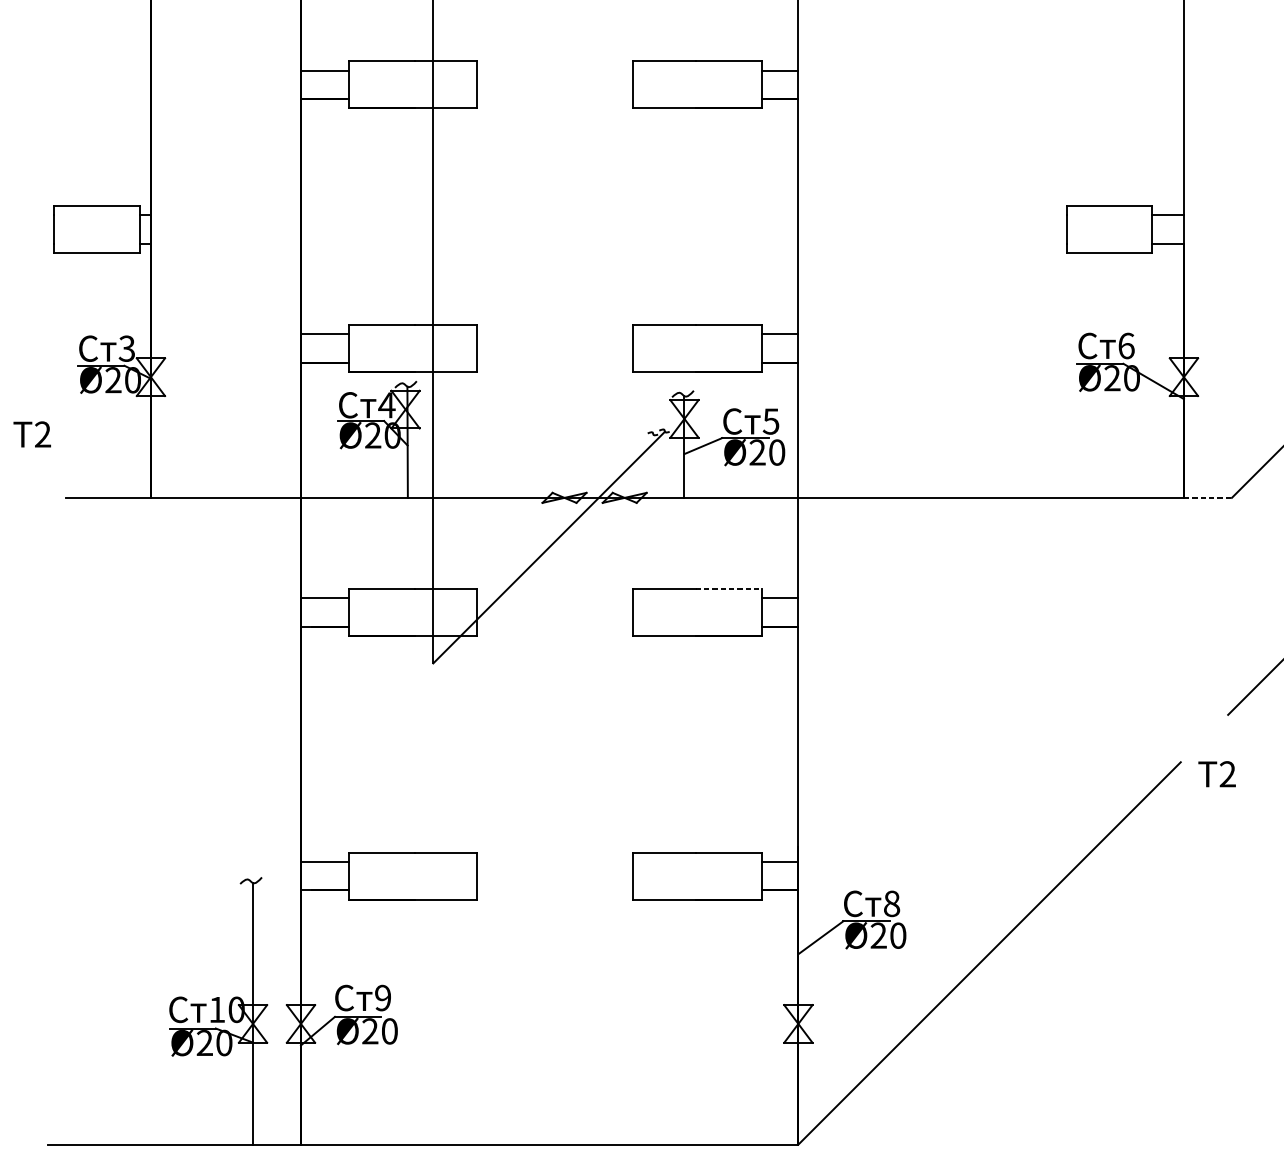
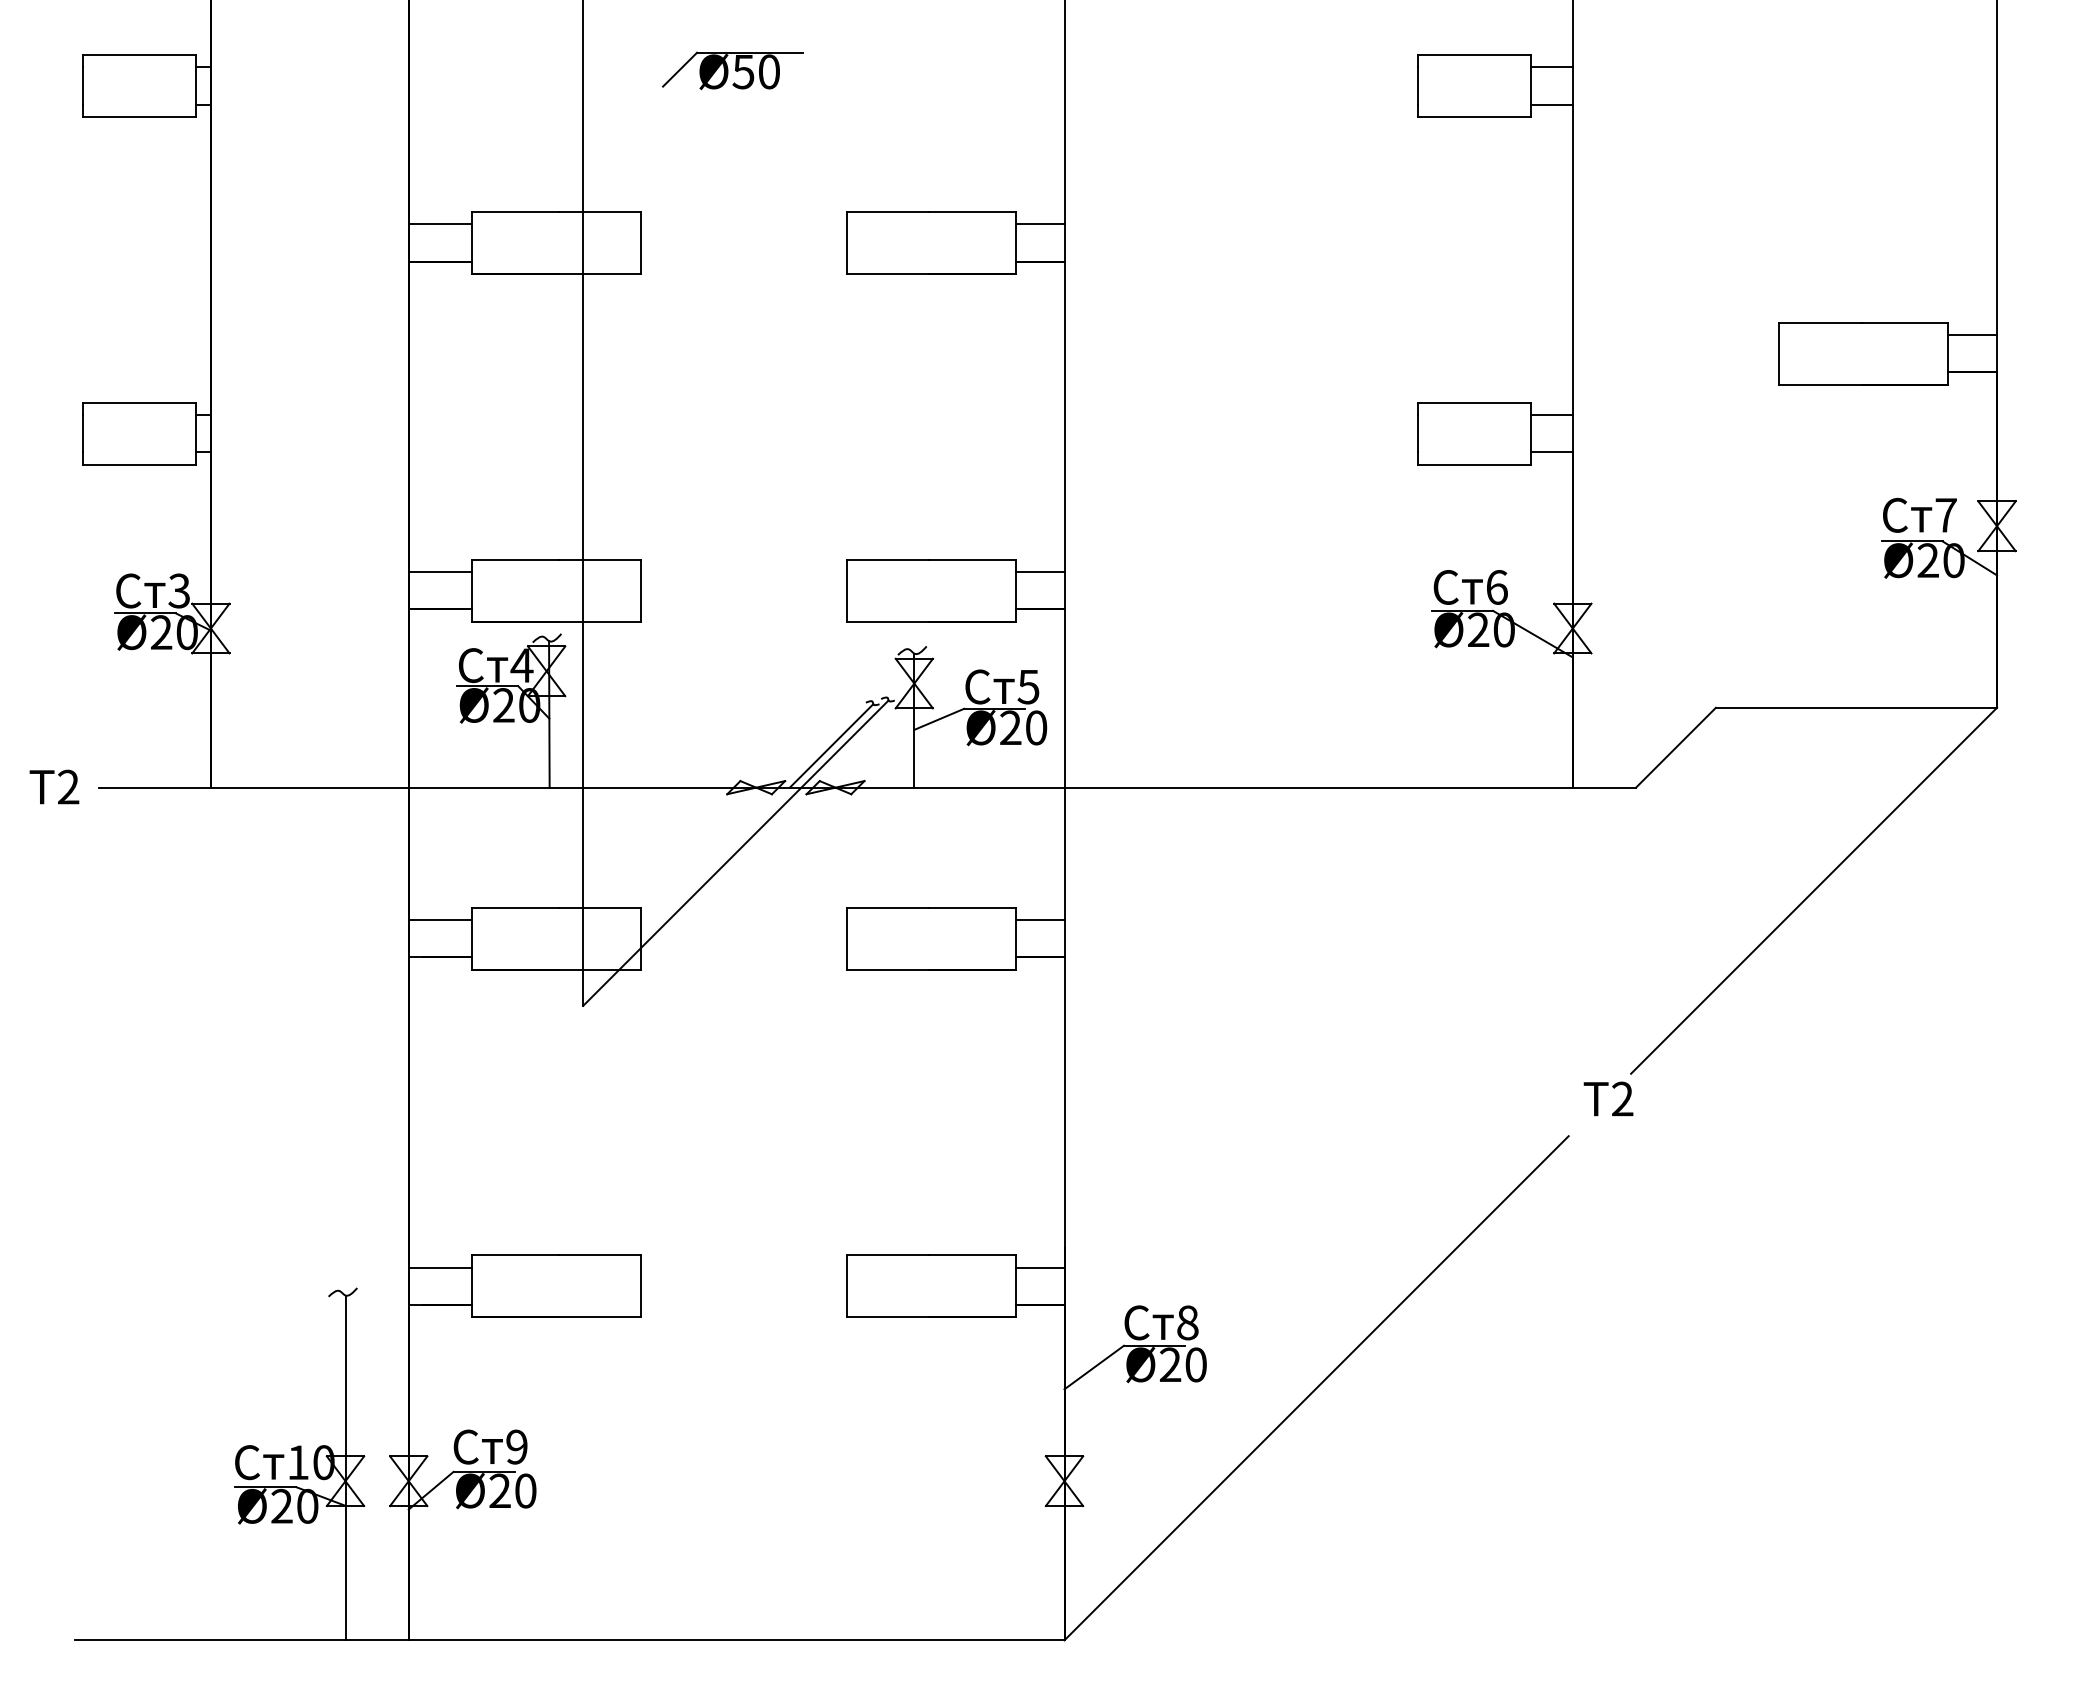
text: (32, 434) -> (54, 786), moved
line: (621, 465) -> (831, 745), added
line: (1207, 497) -> (1604, 787), dashed -> solid
line: (728, 588) -> (972, 907), dashed -> solid
text: (1217, 773) -> (1608, 1098), moved

